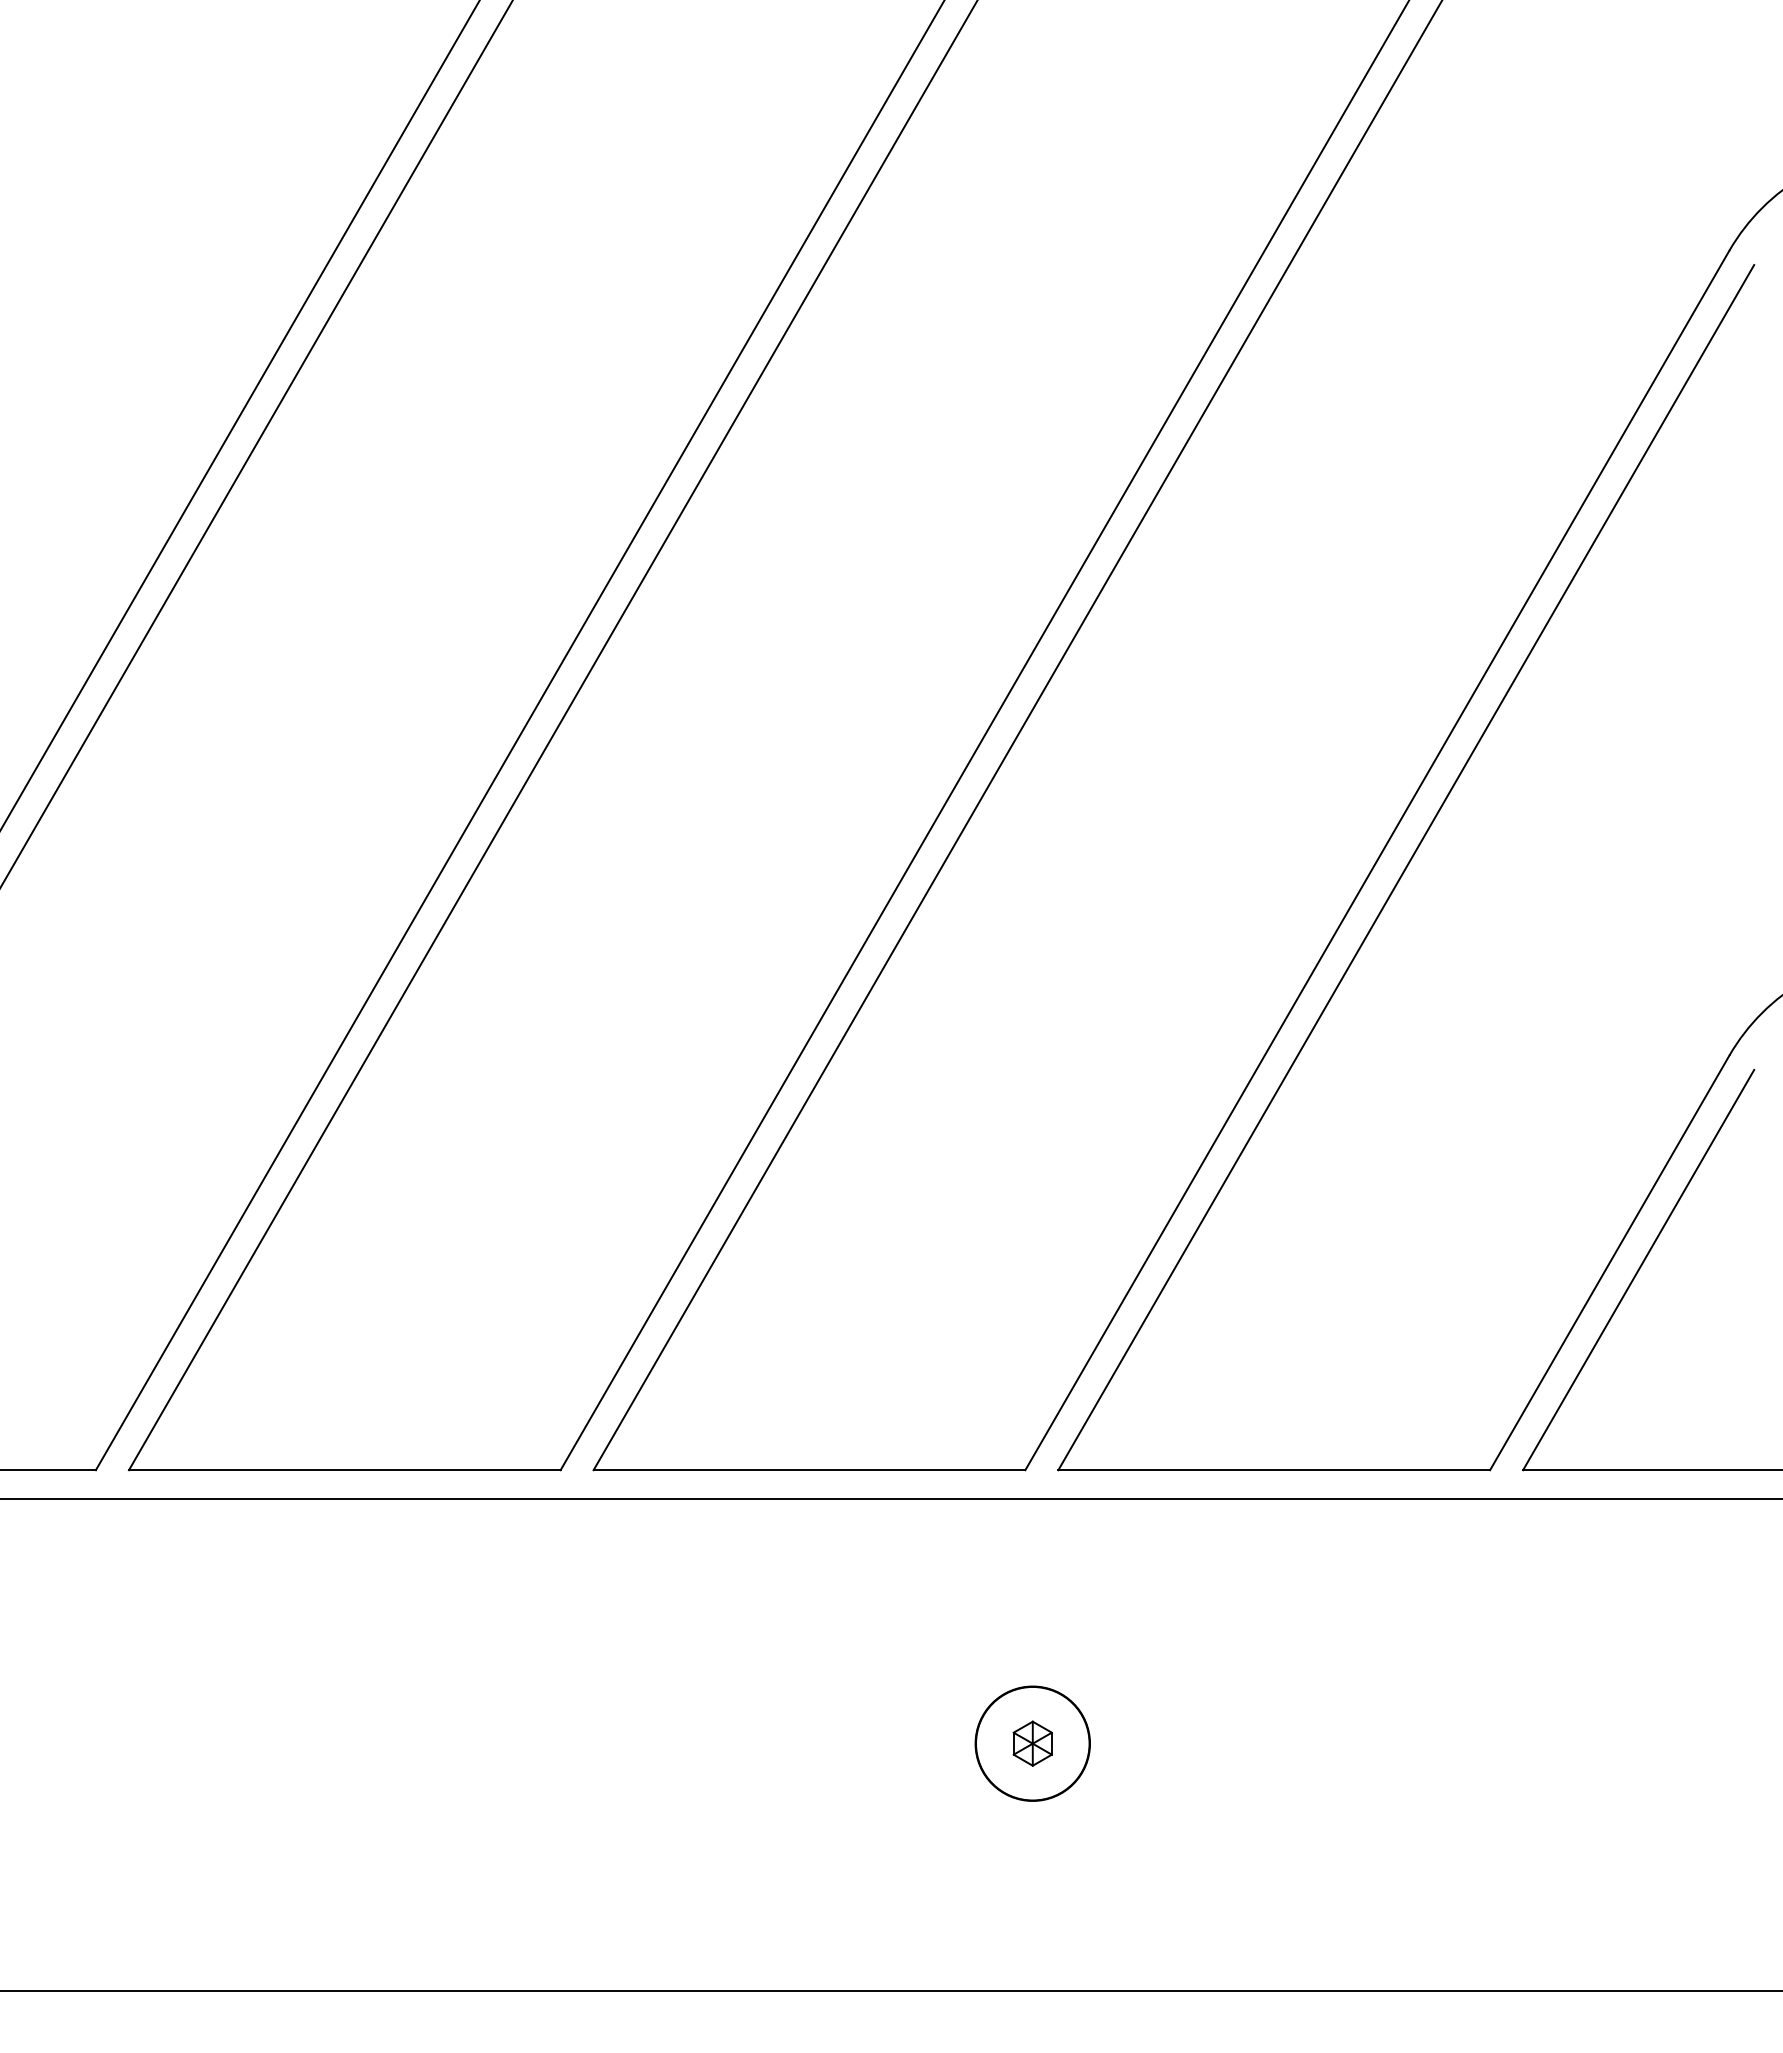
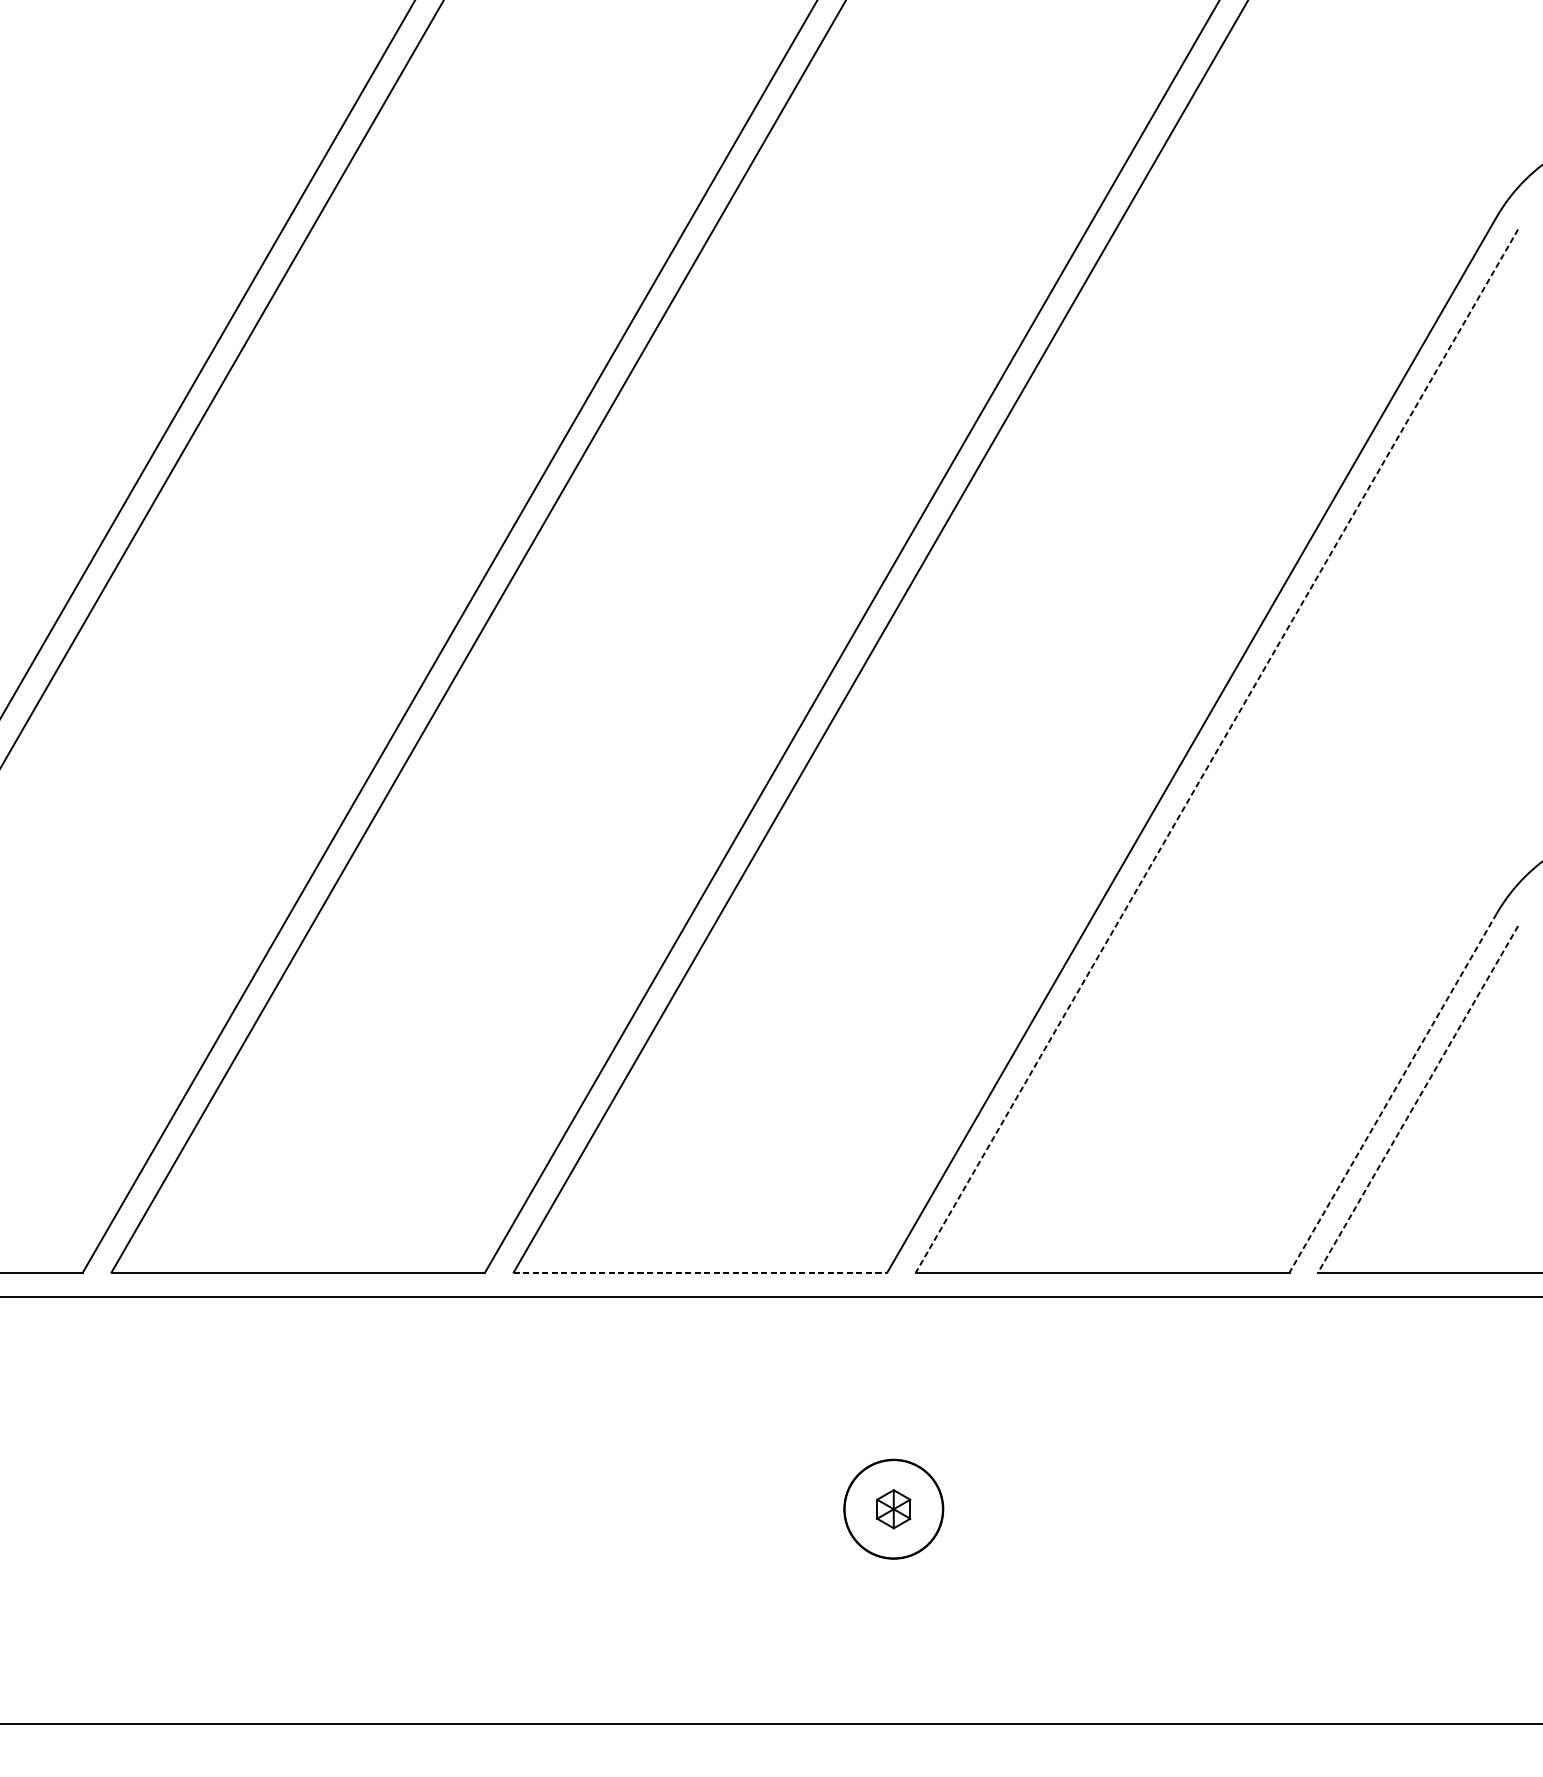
line: (1406, 867) -> (1217, 750), solid -> dashed
line: (1609, 1263) -> (1392, 1093), solid -> dashed
line: (1638, 1270) -> (1418, 1099), solid -> dashed
line: (809, 1470) -> (700, 1272), solid -> dashed

